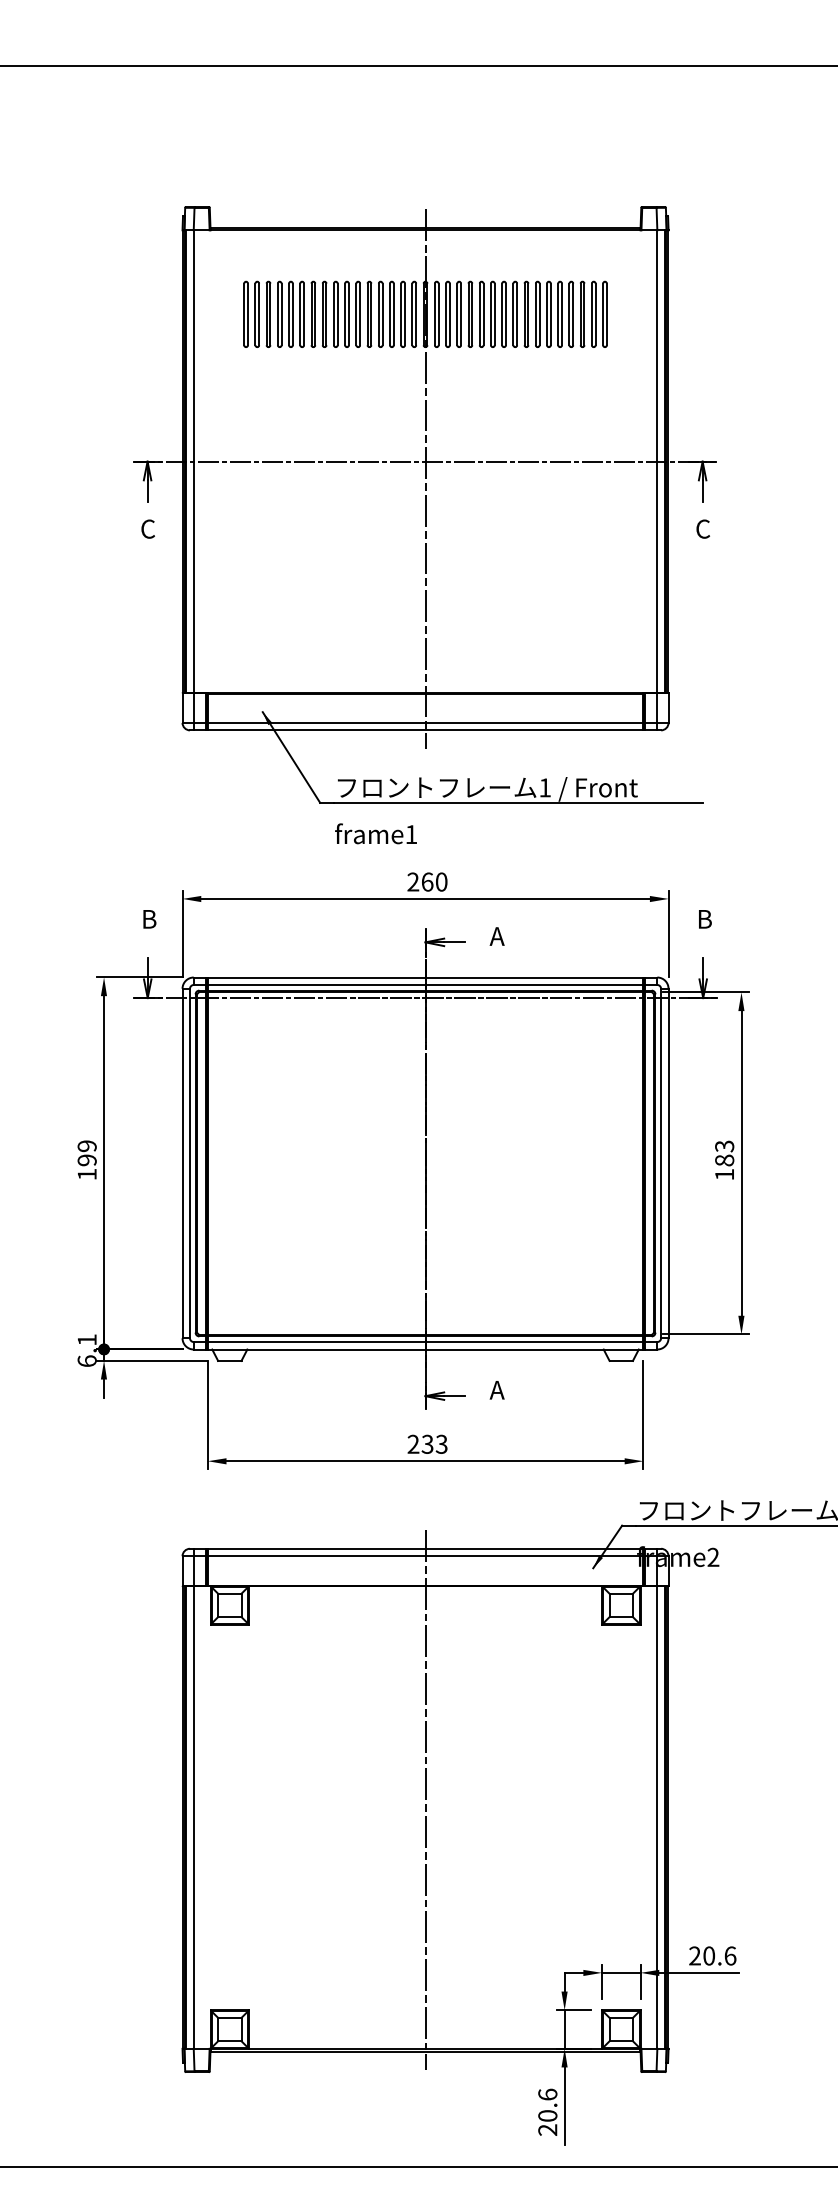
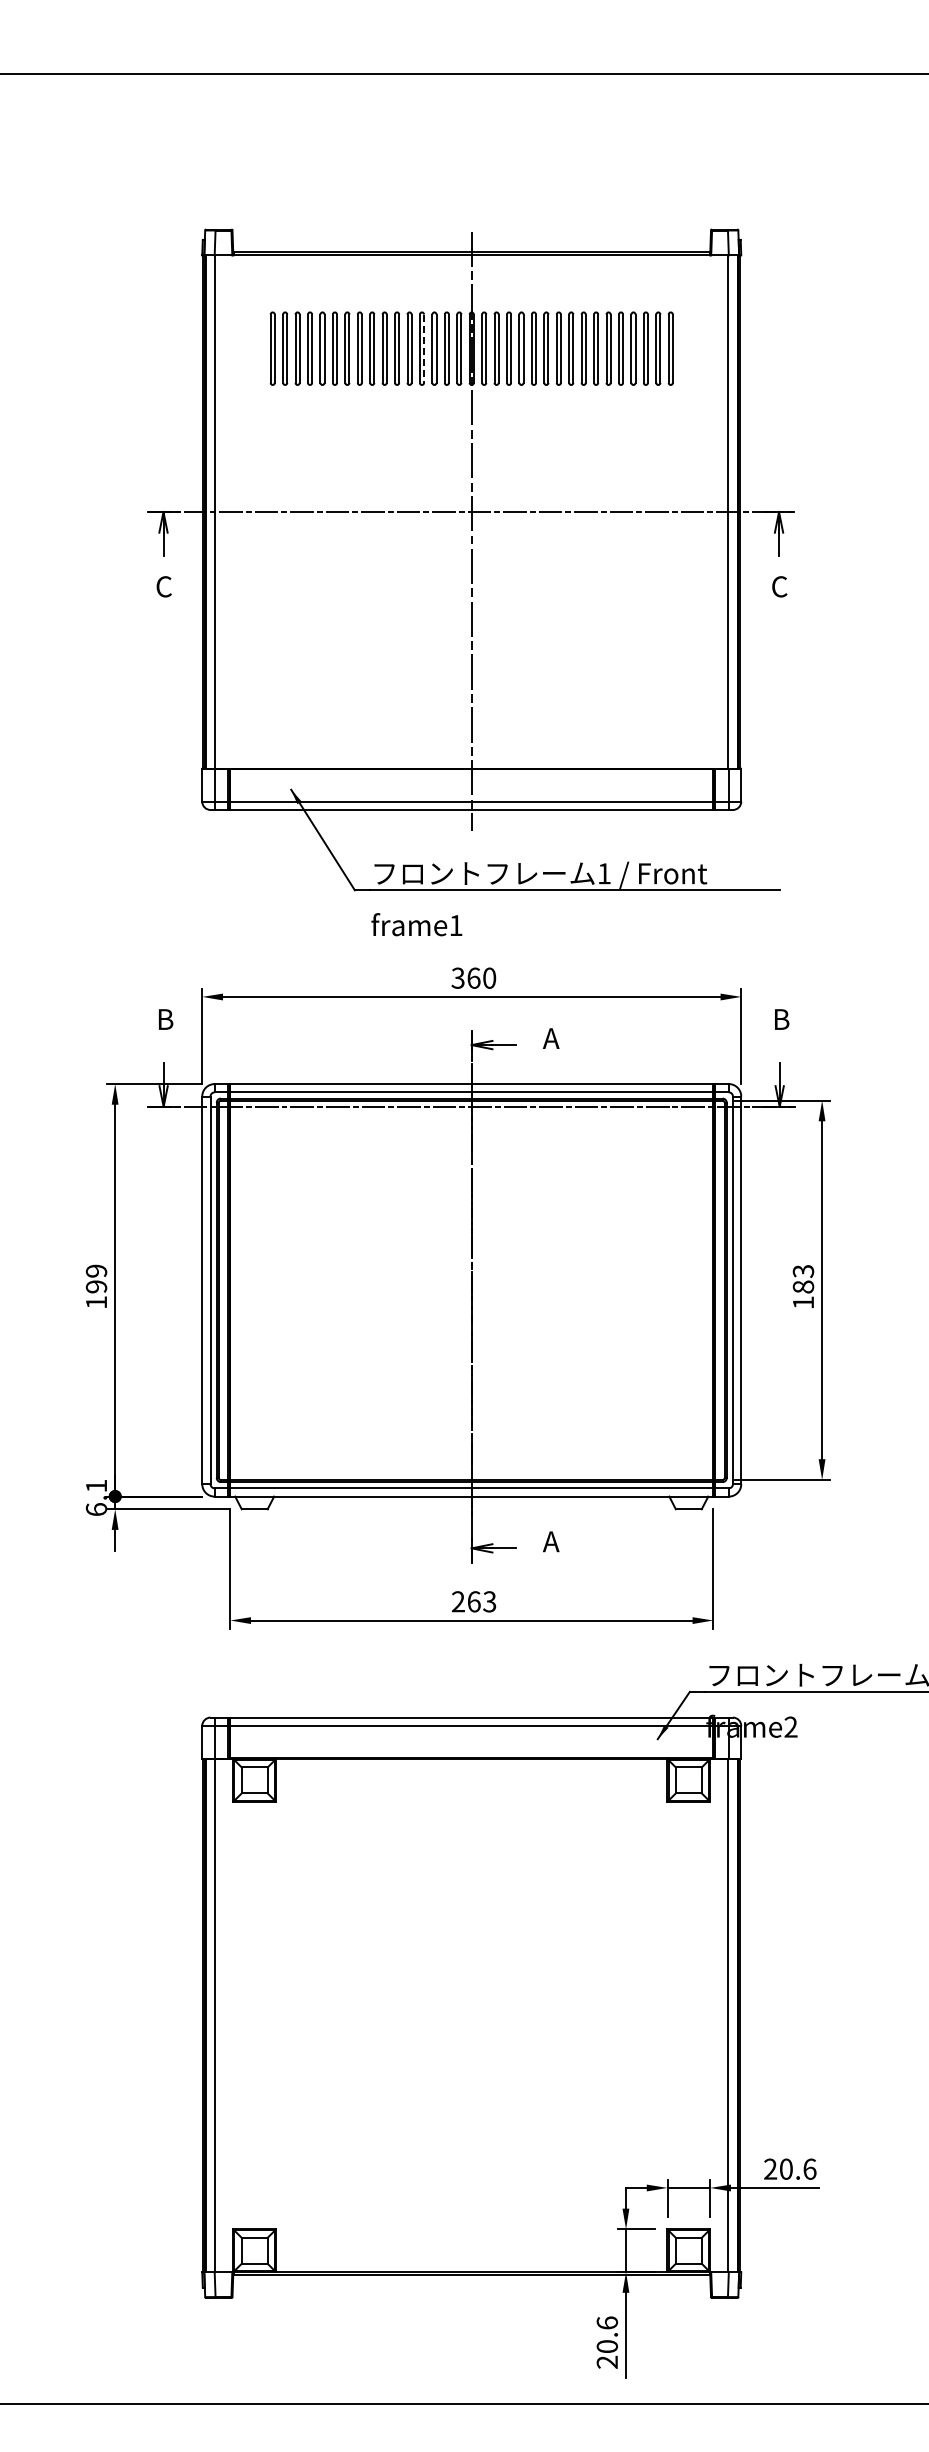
line: (382, 315) -> (424, 349), solid -> dashed
text: (412, 882) -> (457, 978), 260 -> 360
text: (427, 1444) -> (473, 1601), 233 -> 263
line: (425, 1800) -> (471, 1996), removed

